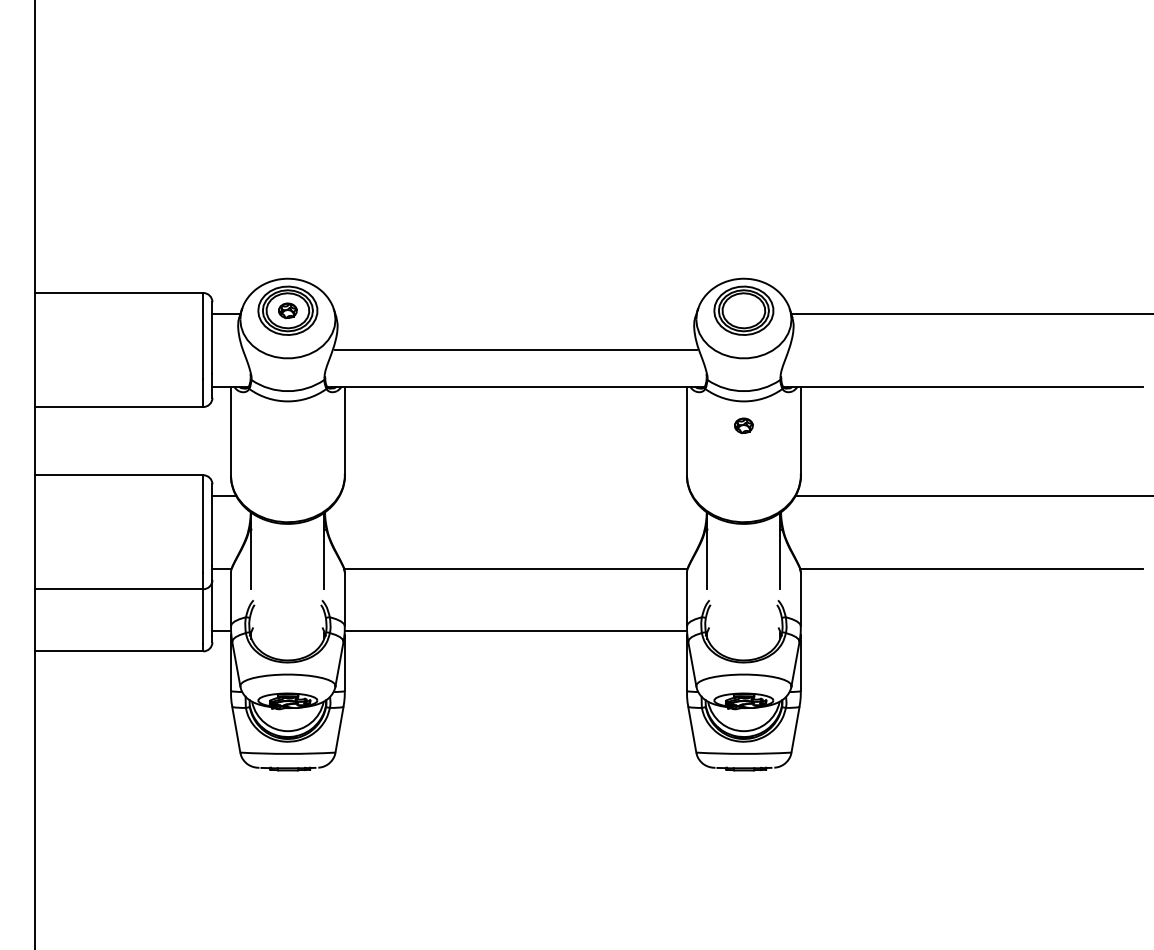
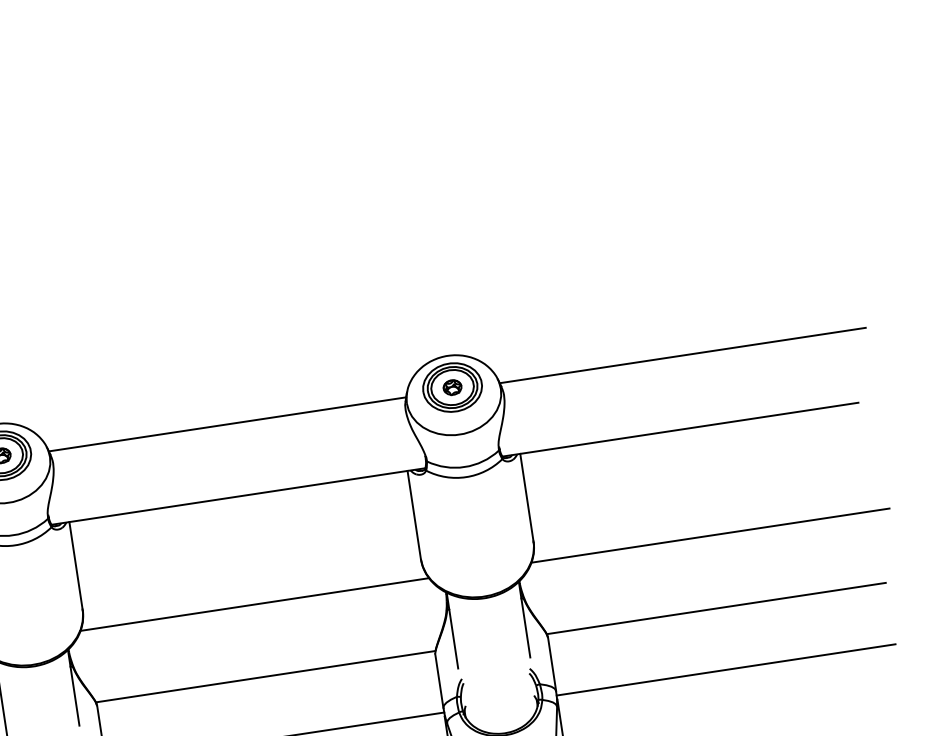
line: (515, 349) -> (227, 424), moved
part: (743, 425) -> (452, 387), moved
line: (515, 495) -> (254, 604), added
line: (971, 630) -> (725, 669), added

